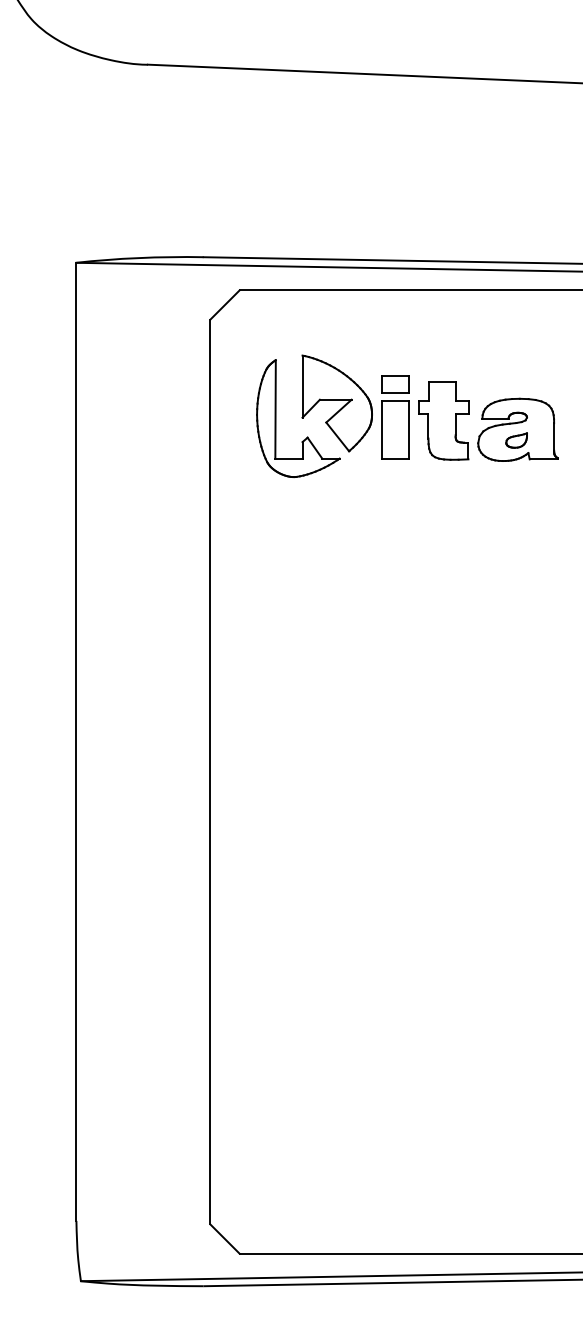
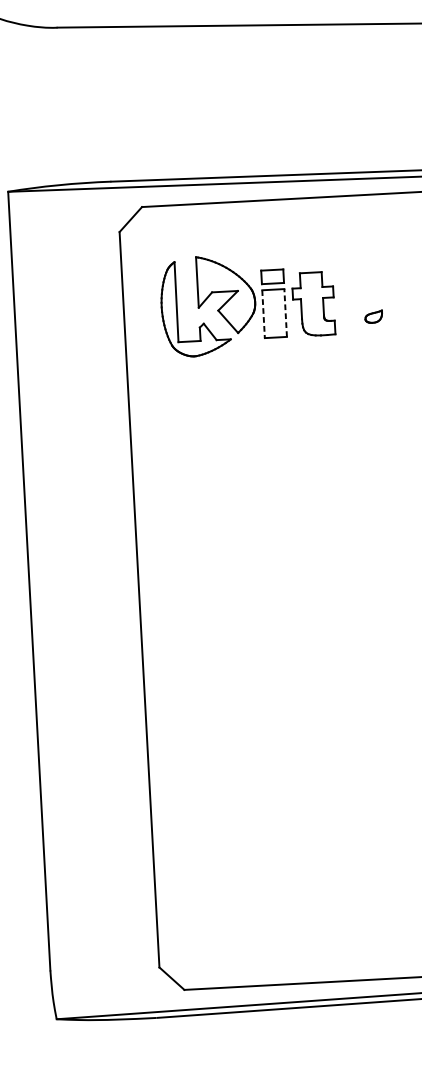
line: (408, 429) -> (285, 312), solid -> dashed
part: (517, 429) -> (374, 307), removed
line: (381, 430) -> (263, 314), solid -> dashed

